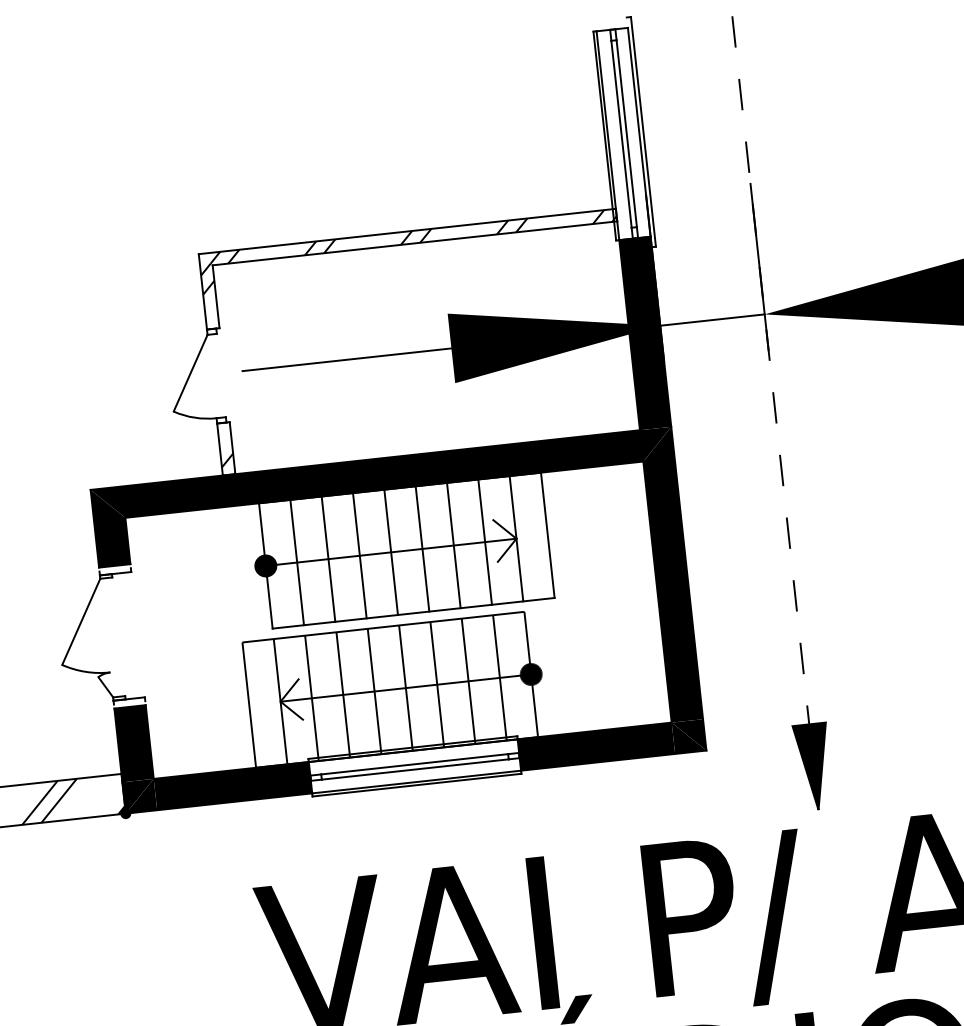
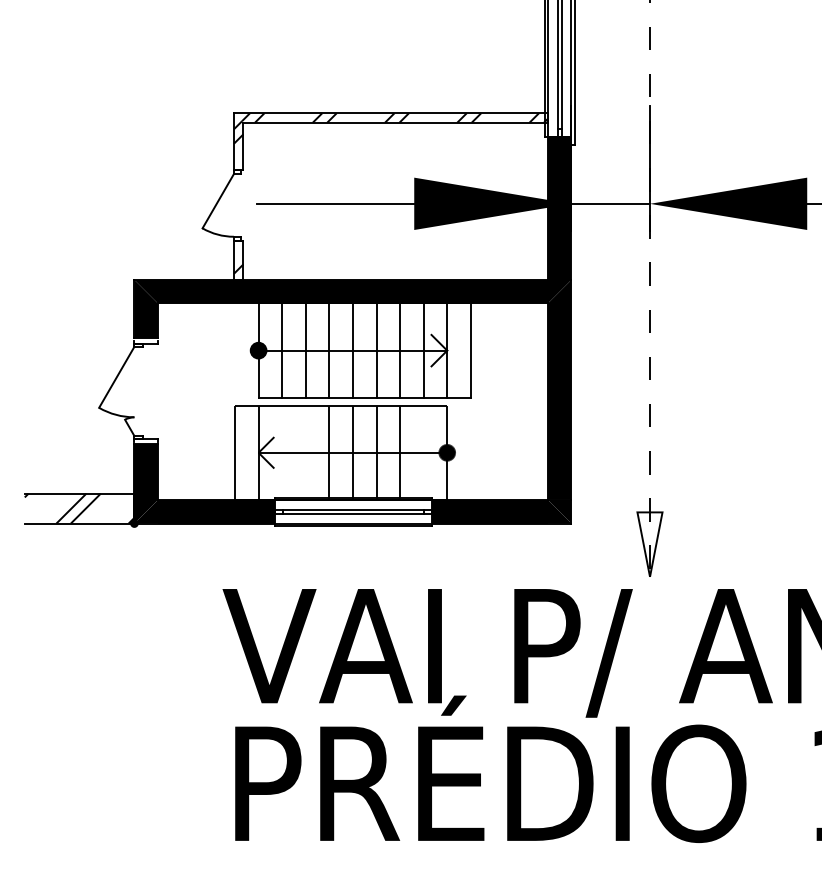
line: (499, 677) -> (423, 452), removed
line: (342, 694) -> (305, 452), removed
line: (312, 697) -> (282, 452), removed
fill: (813, 767) -> (649, 544), removed

